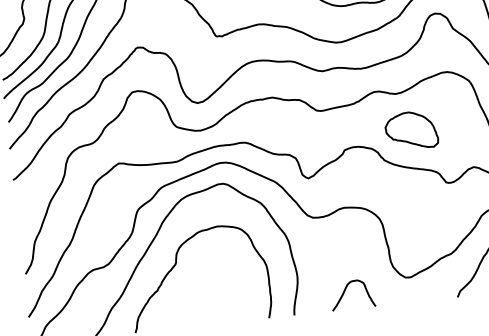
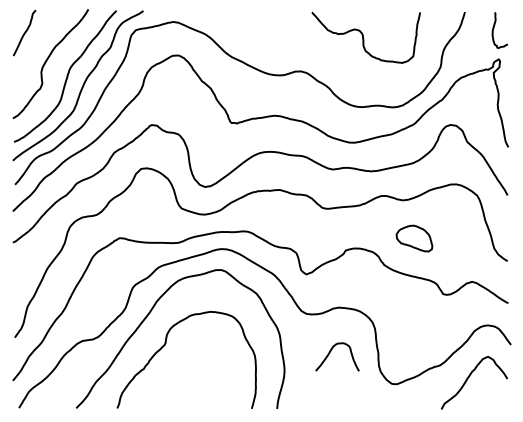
part: (411, 130) -> (414, 238), size x0.7
curve: (345, 292) -> (330, 353), moved

